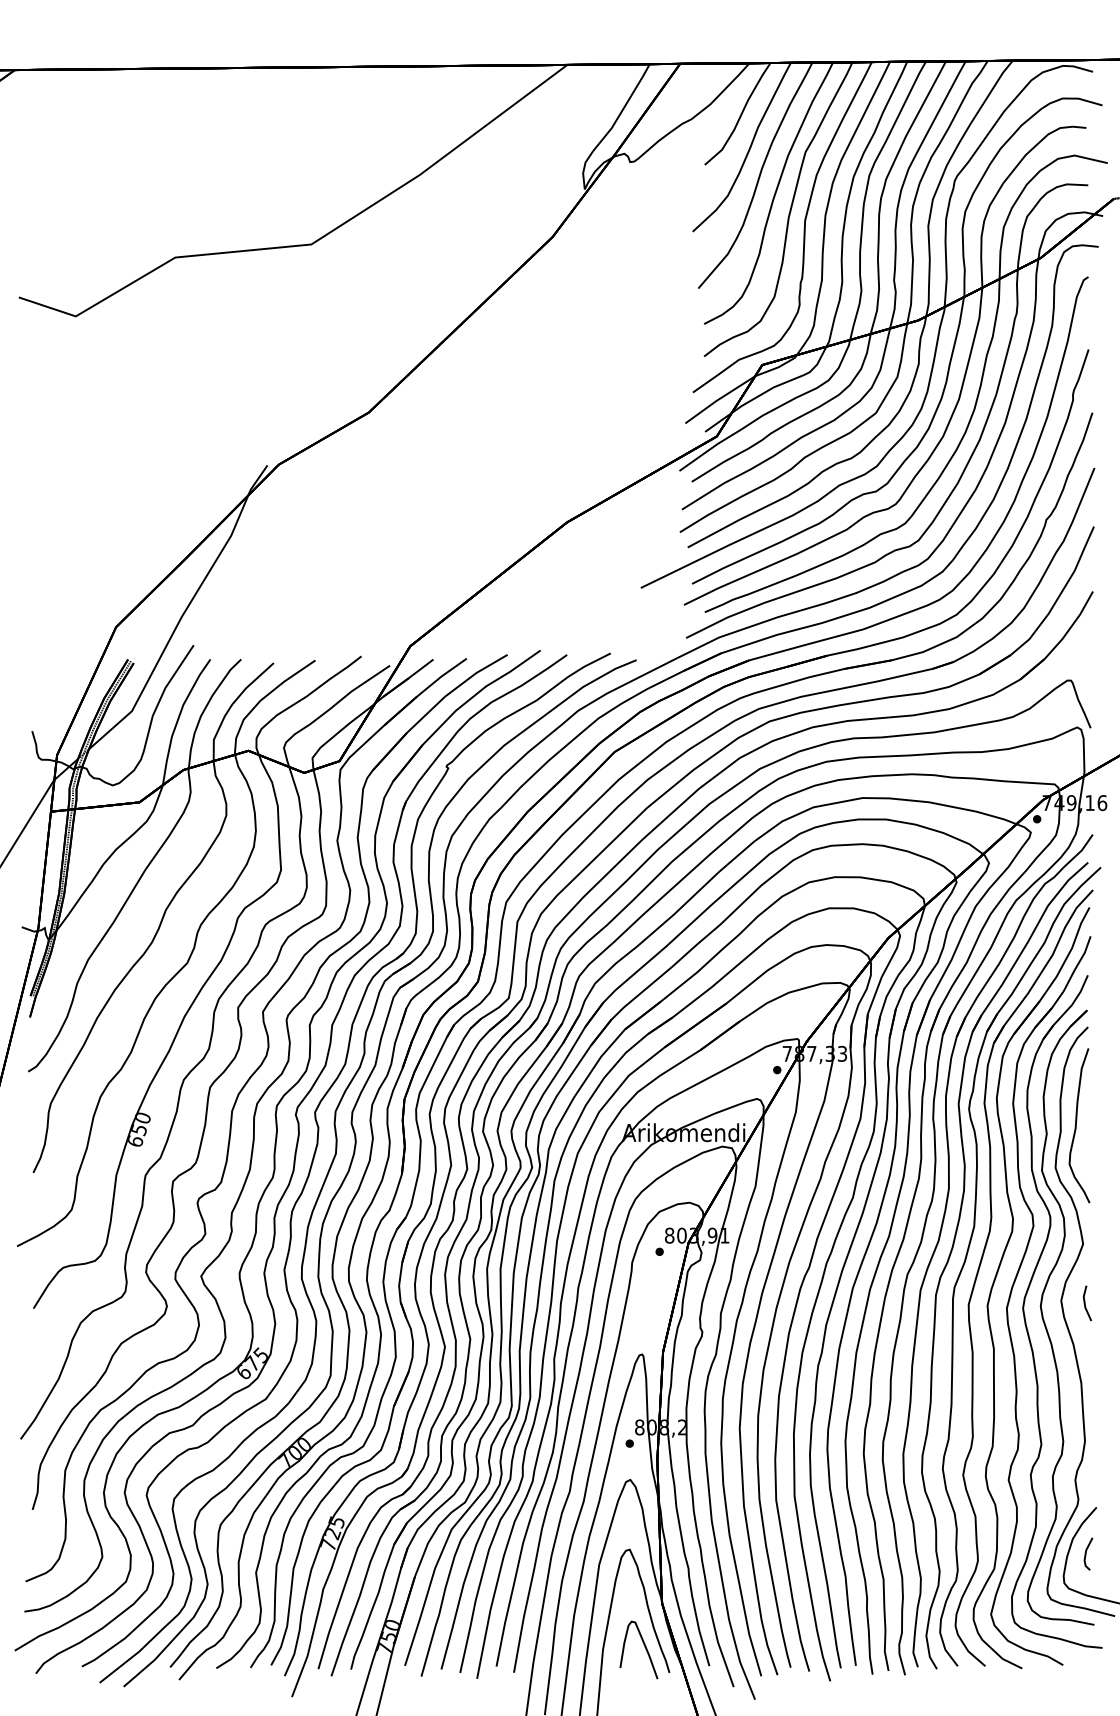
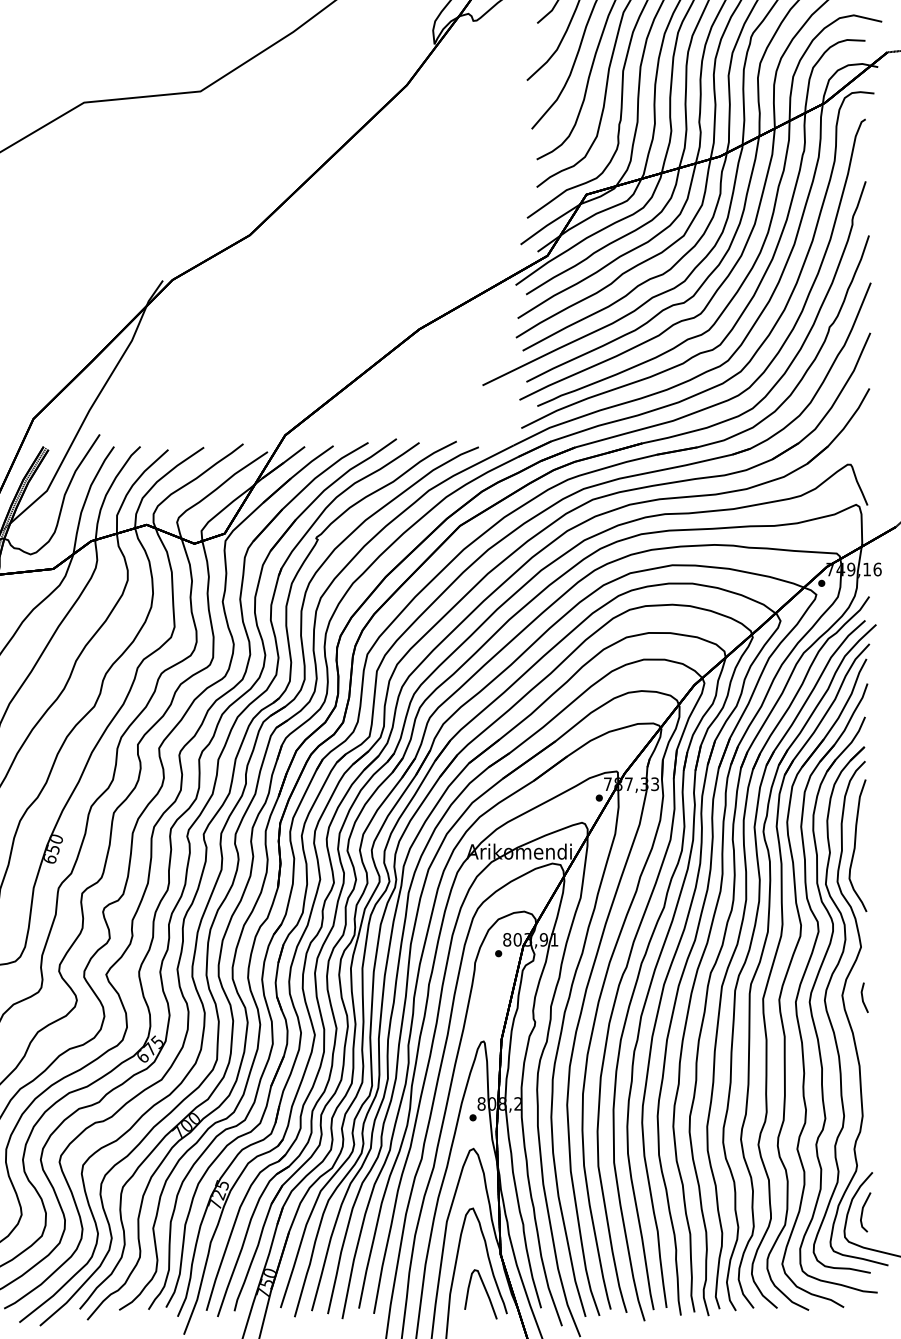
part: (1088, 1553) -> (865, 1211), size x1.43

